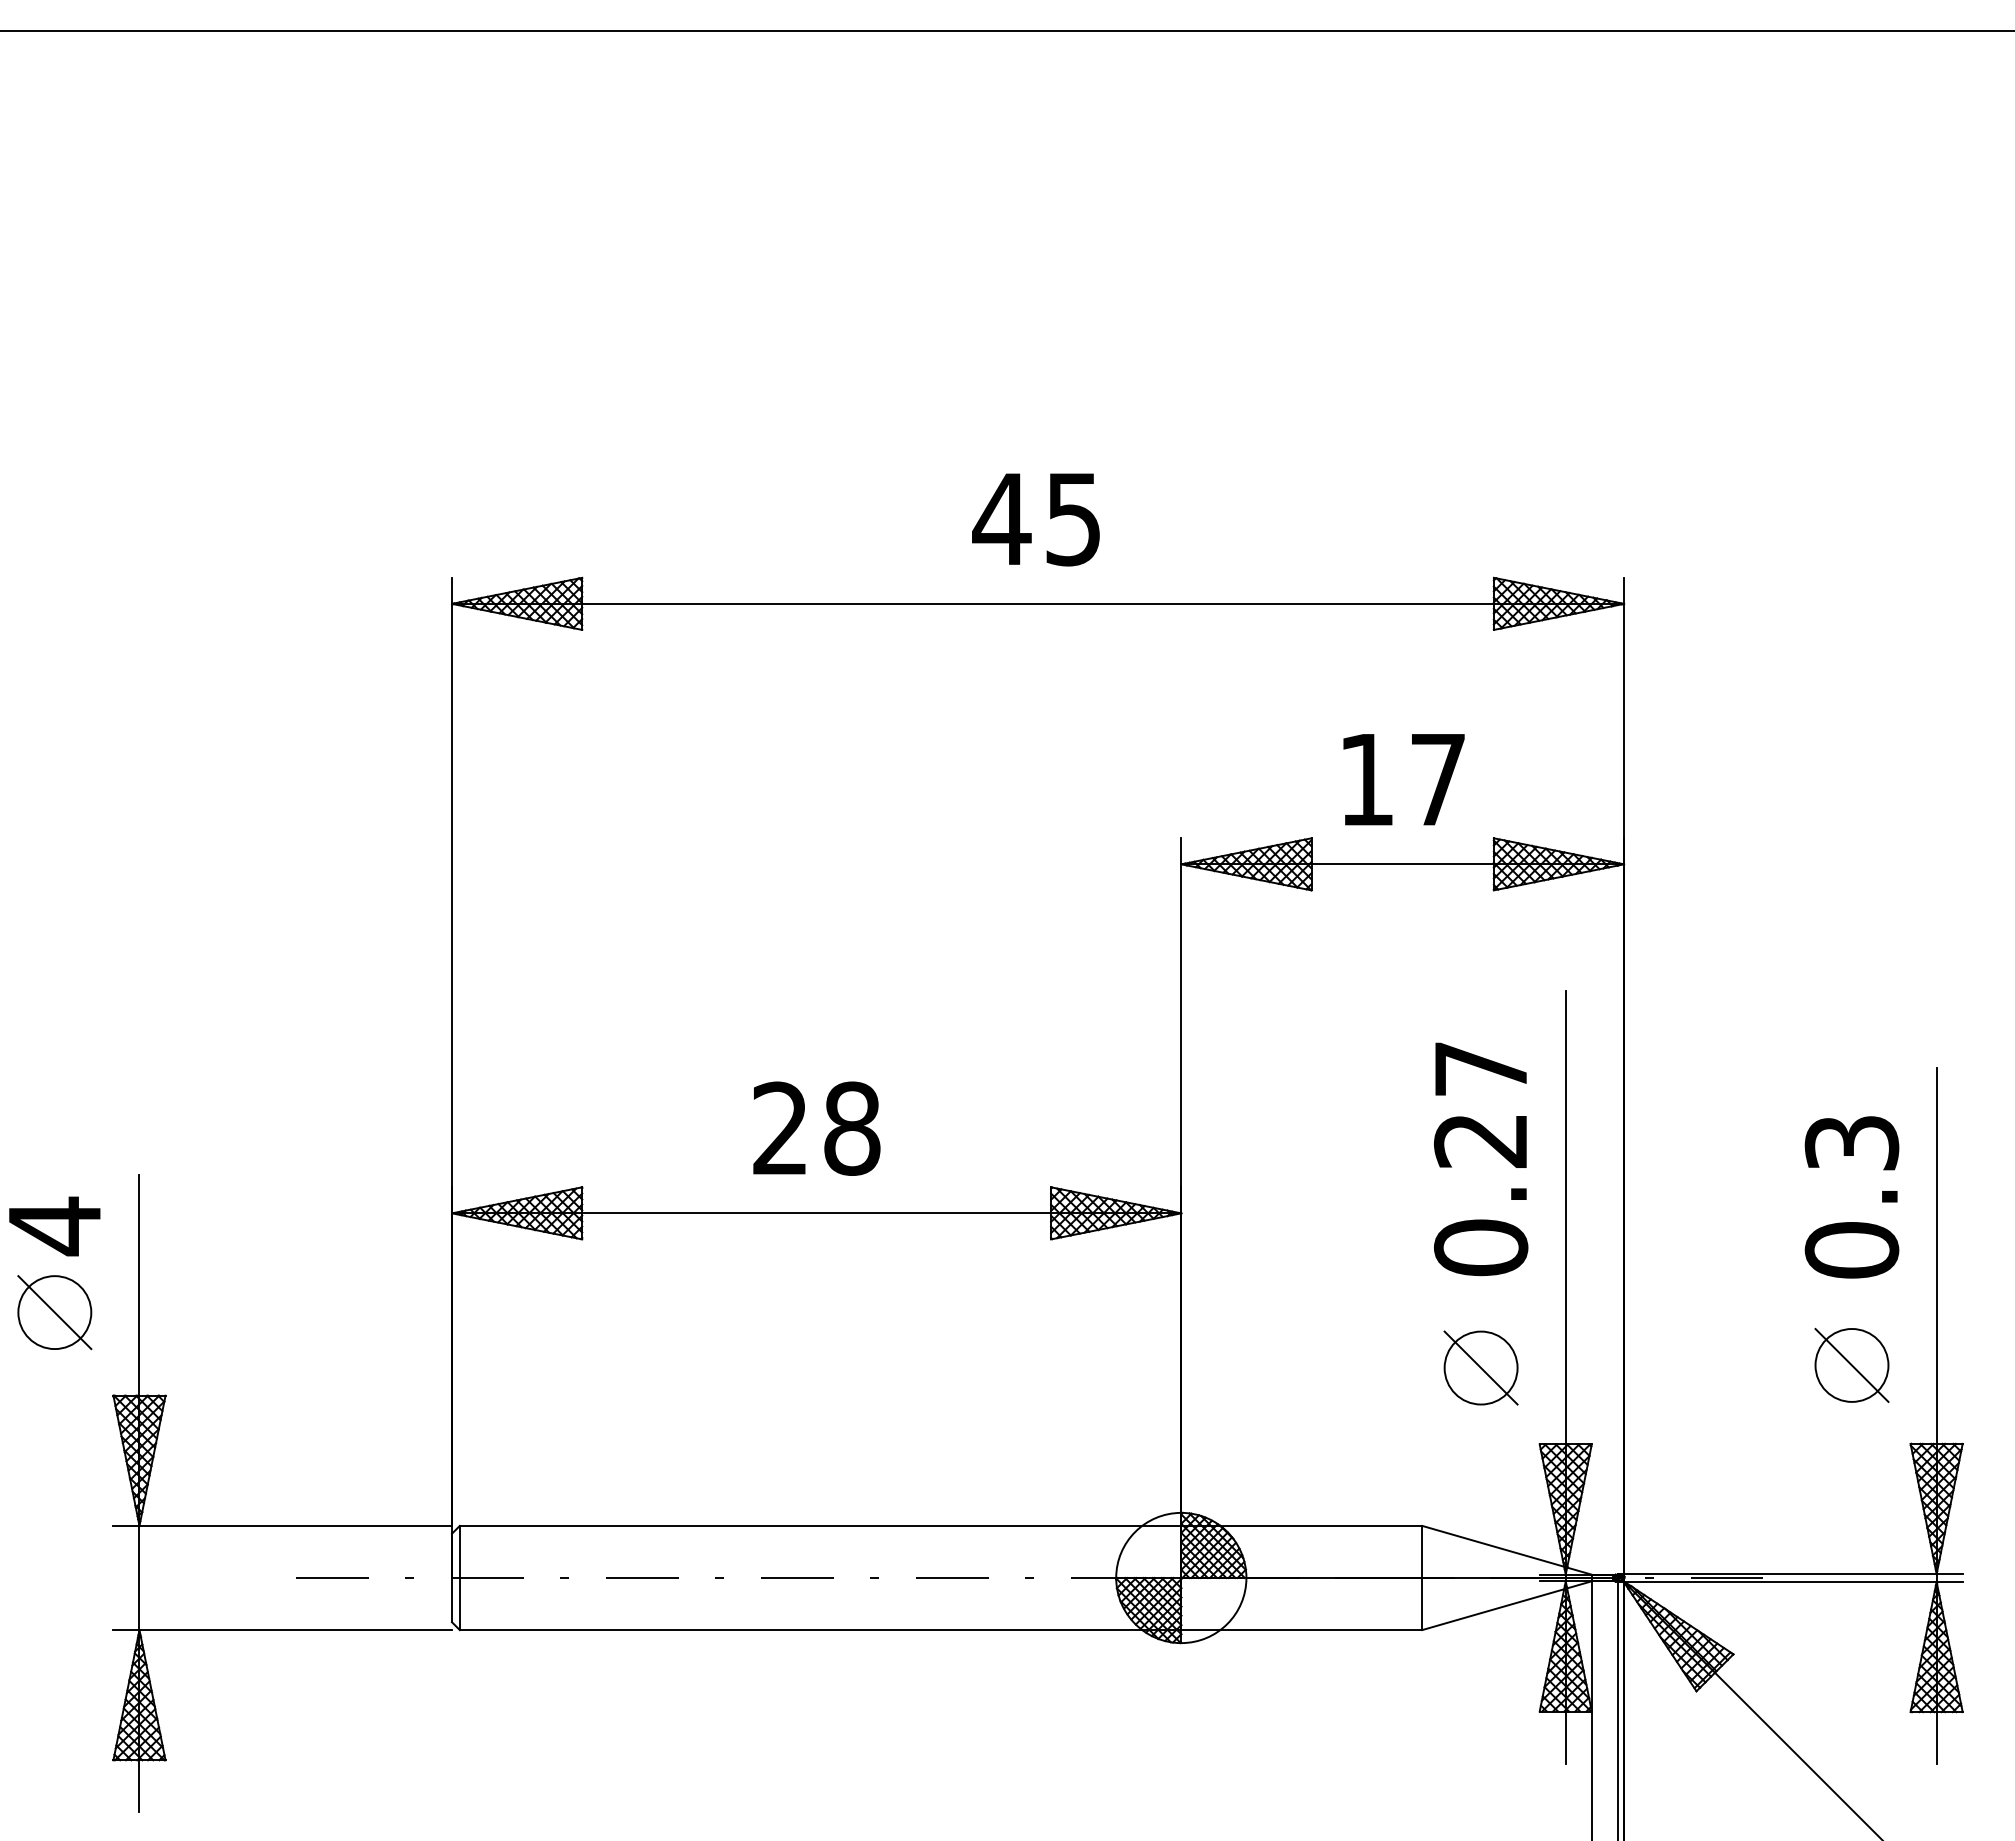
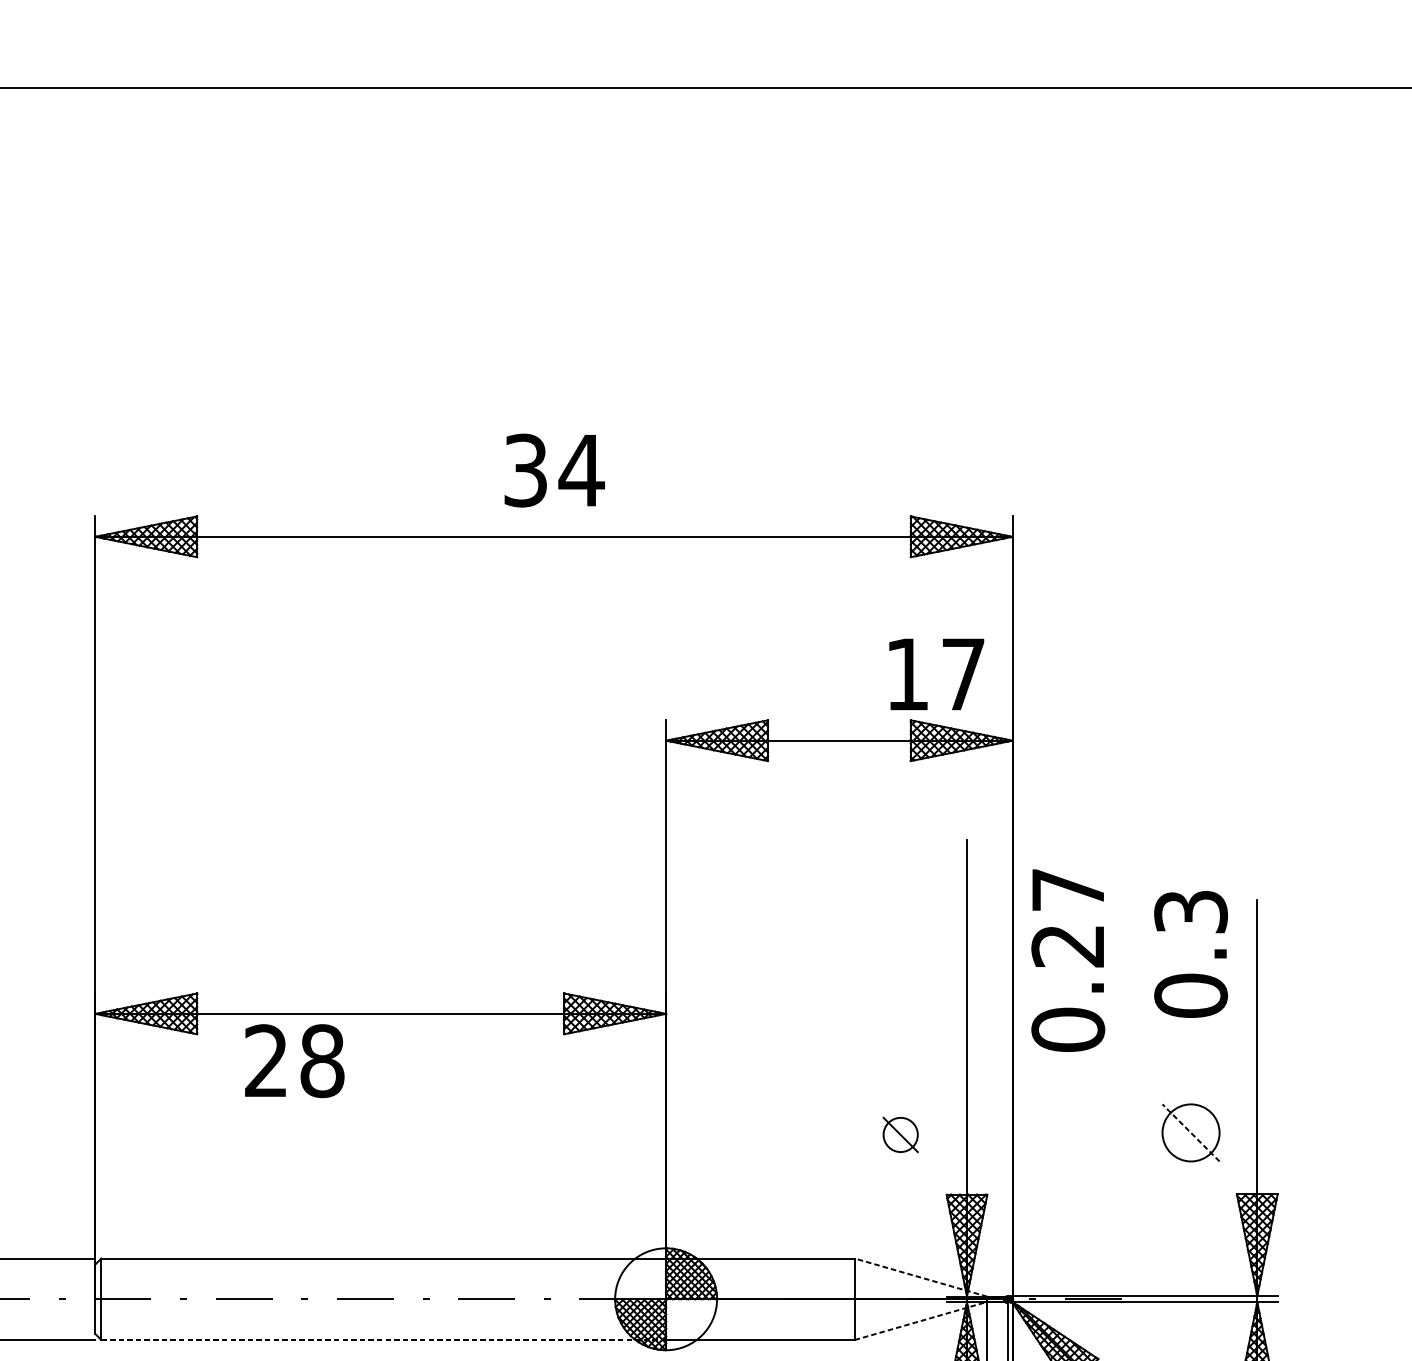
text: (1037, 519) -> (553, 470), 45 -> 34
text: (1403, 779) -> (936, 674), moved
text: (816, 1128) -> (294, 1060), moved
text: (1481, 1159) -> (1068, 960), moved
text: (1851, 1197) -> (1190, 954), moved
line: (1852, 1365) -> (1191, 1132), solid -> dashed
part: (1480, 1367) -> (900, 1134), size x0.6
line: (1506, 1550) -> (920, 1277), solid -> dashed
line: (1507, 1605) -> (921, 1320), solid -> dashed
line: (820, 1630) -> (383, 1340), solid -> dashed

